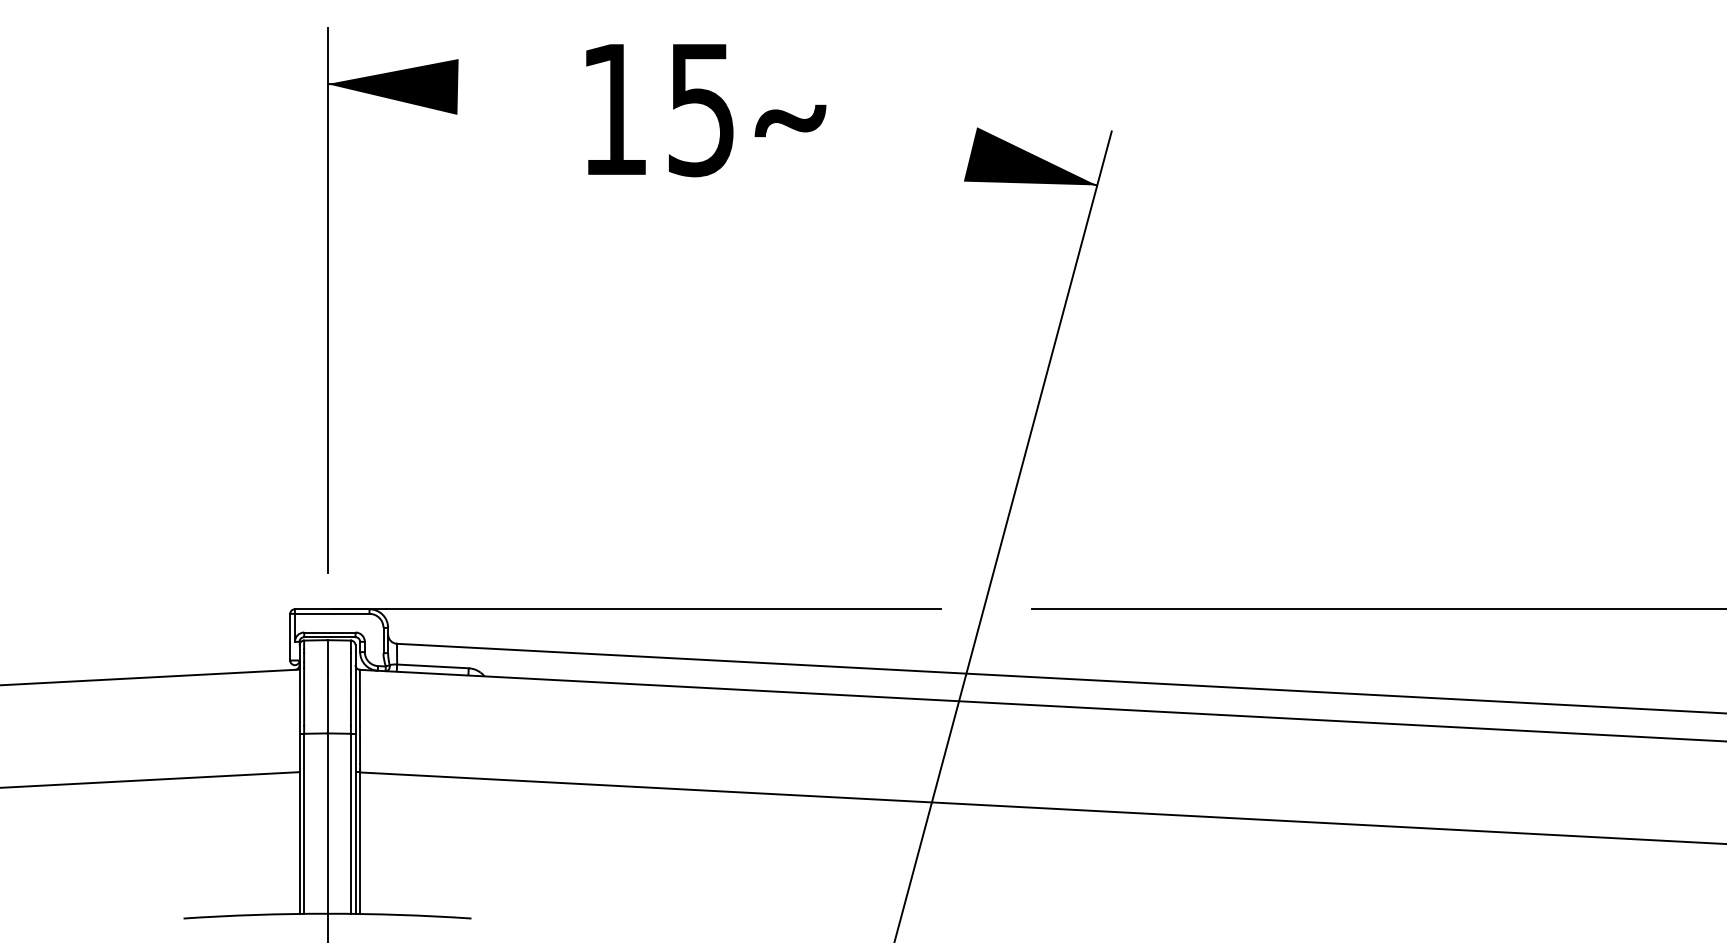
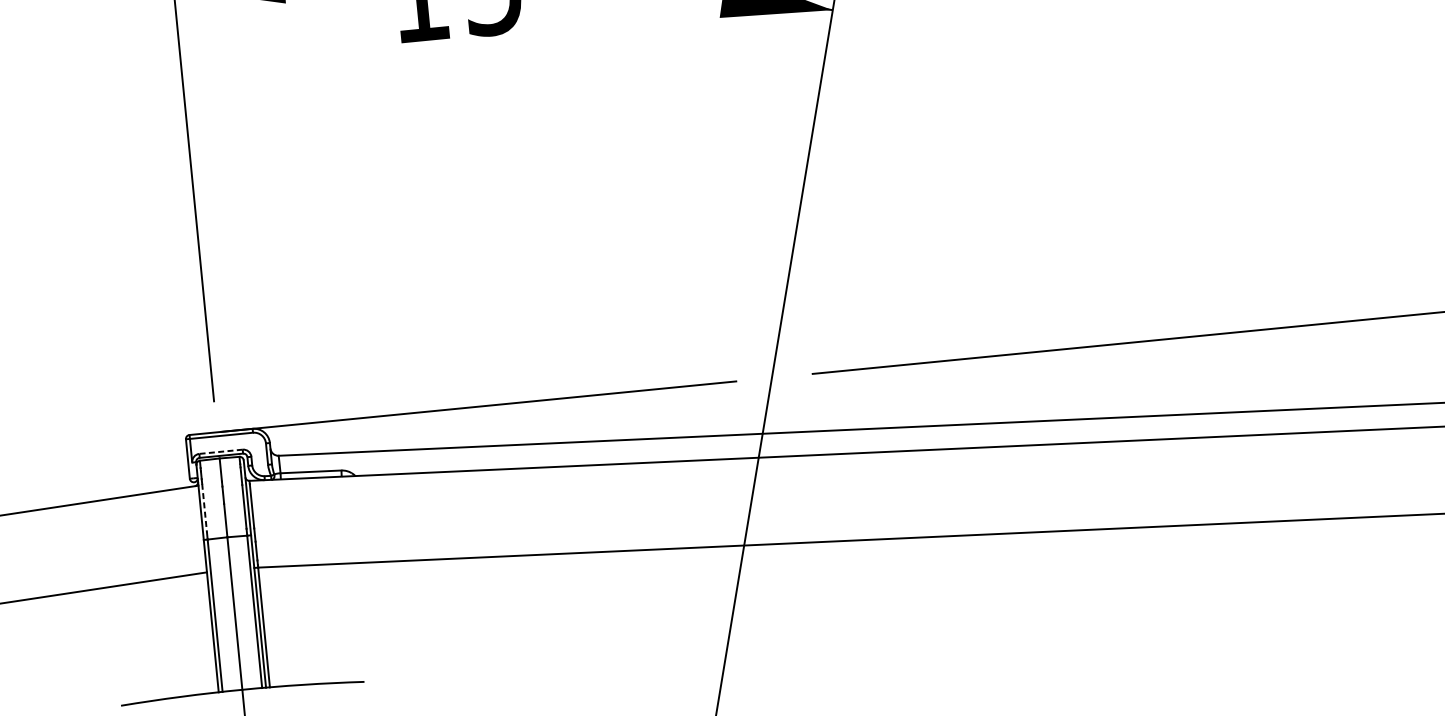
line: (329, 632) -> (220, 451), solid -> dashed
line: (304, 696) -> (204, 507), solid -> dashed

